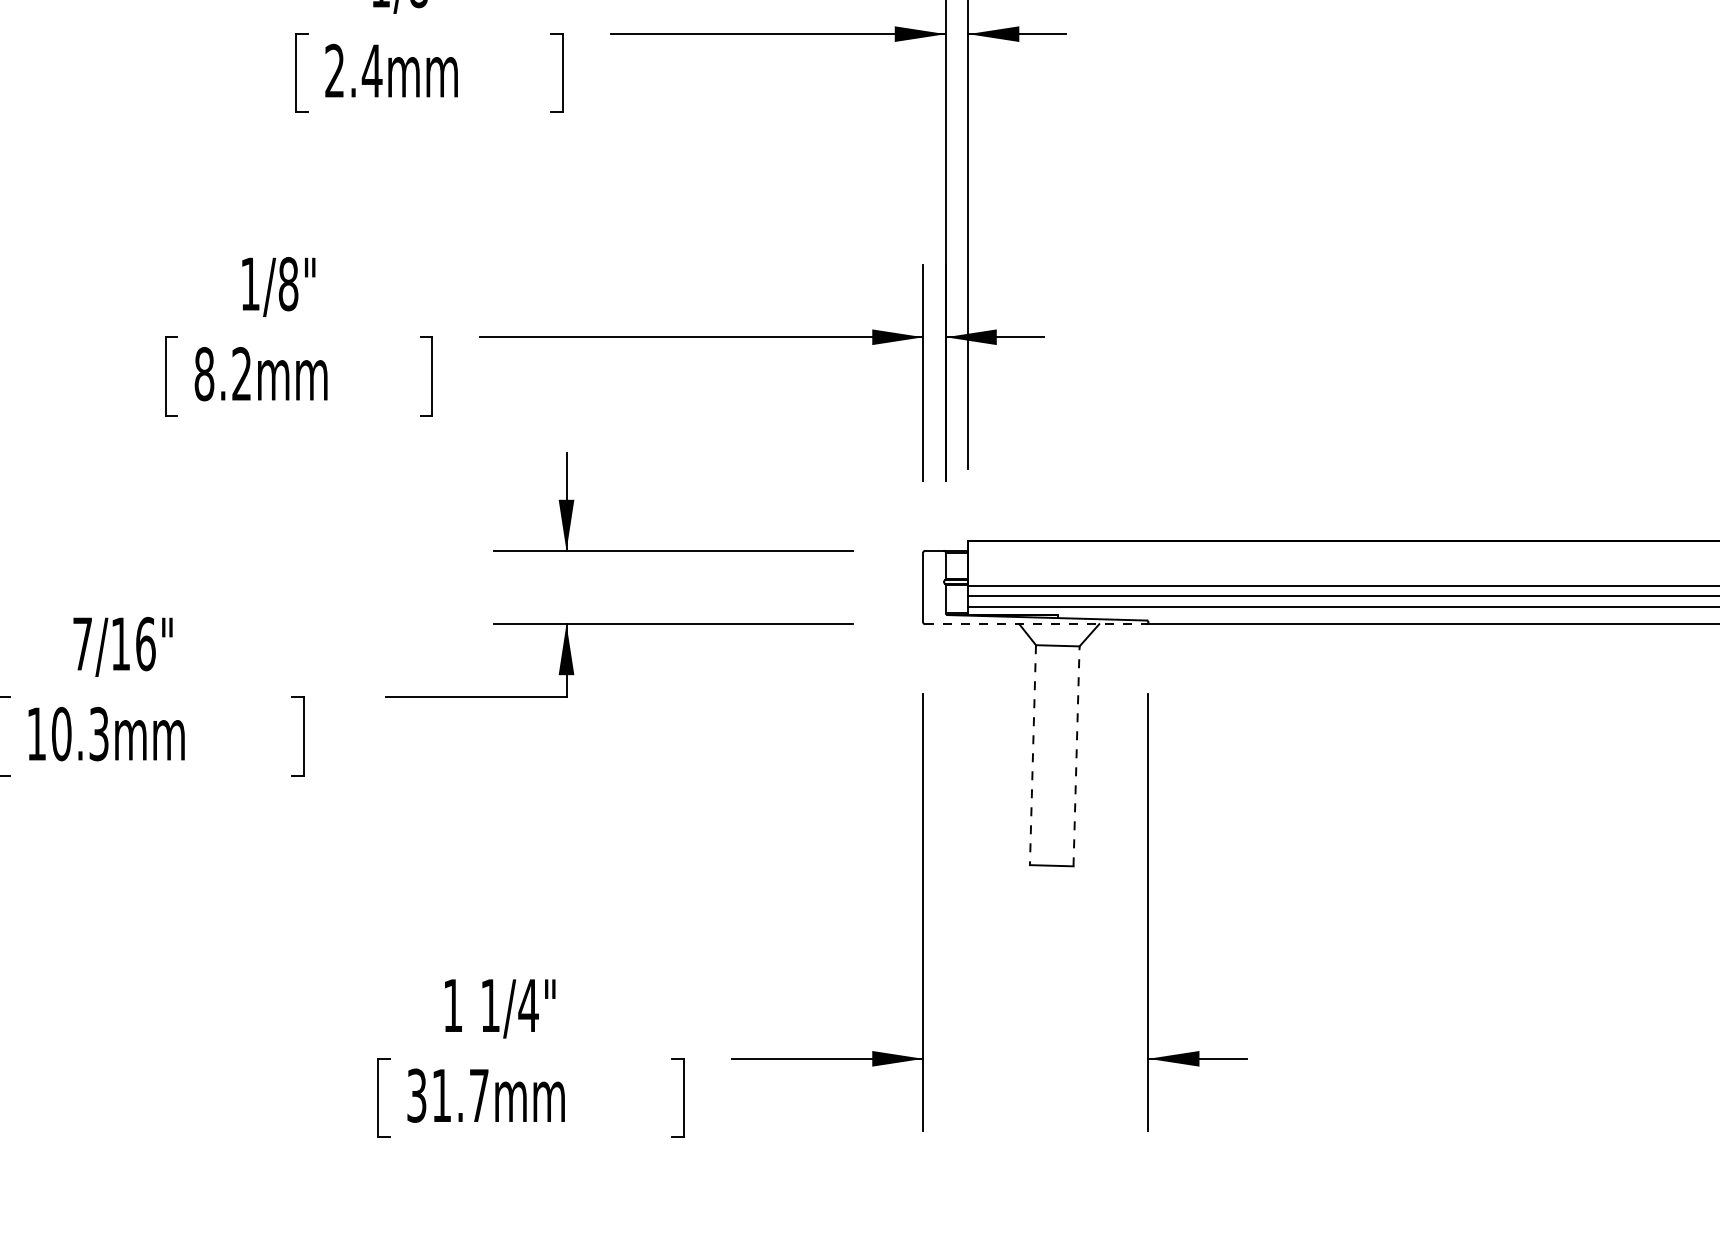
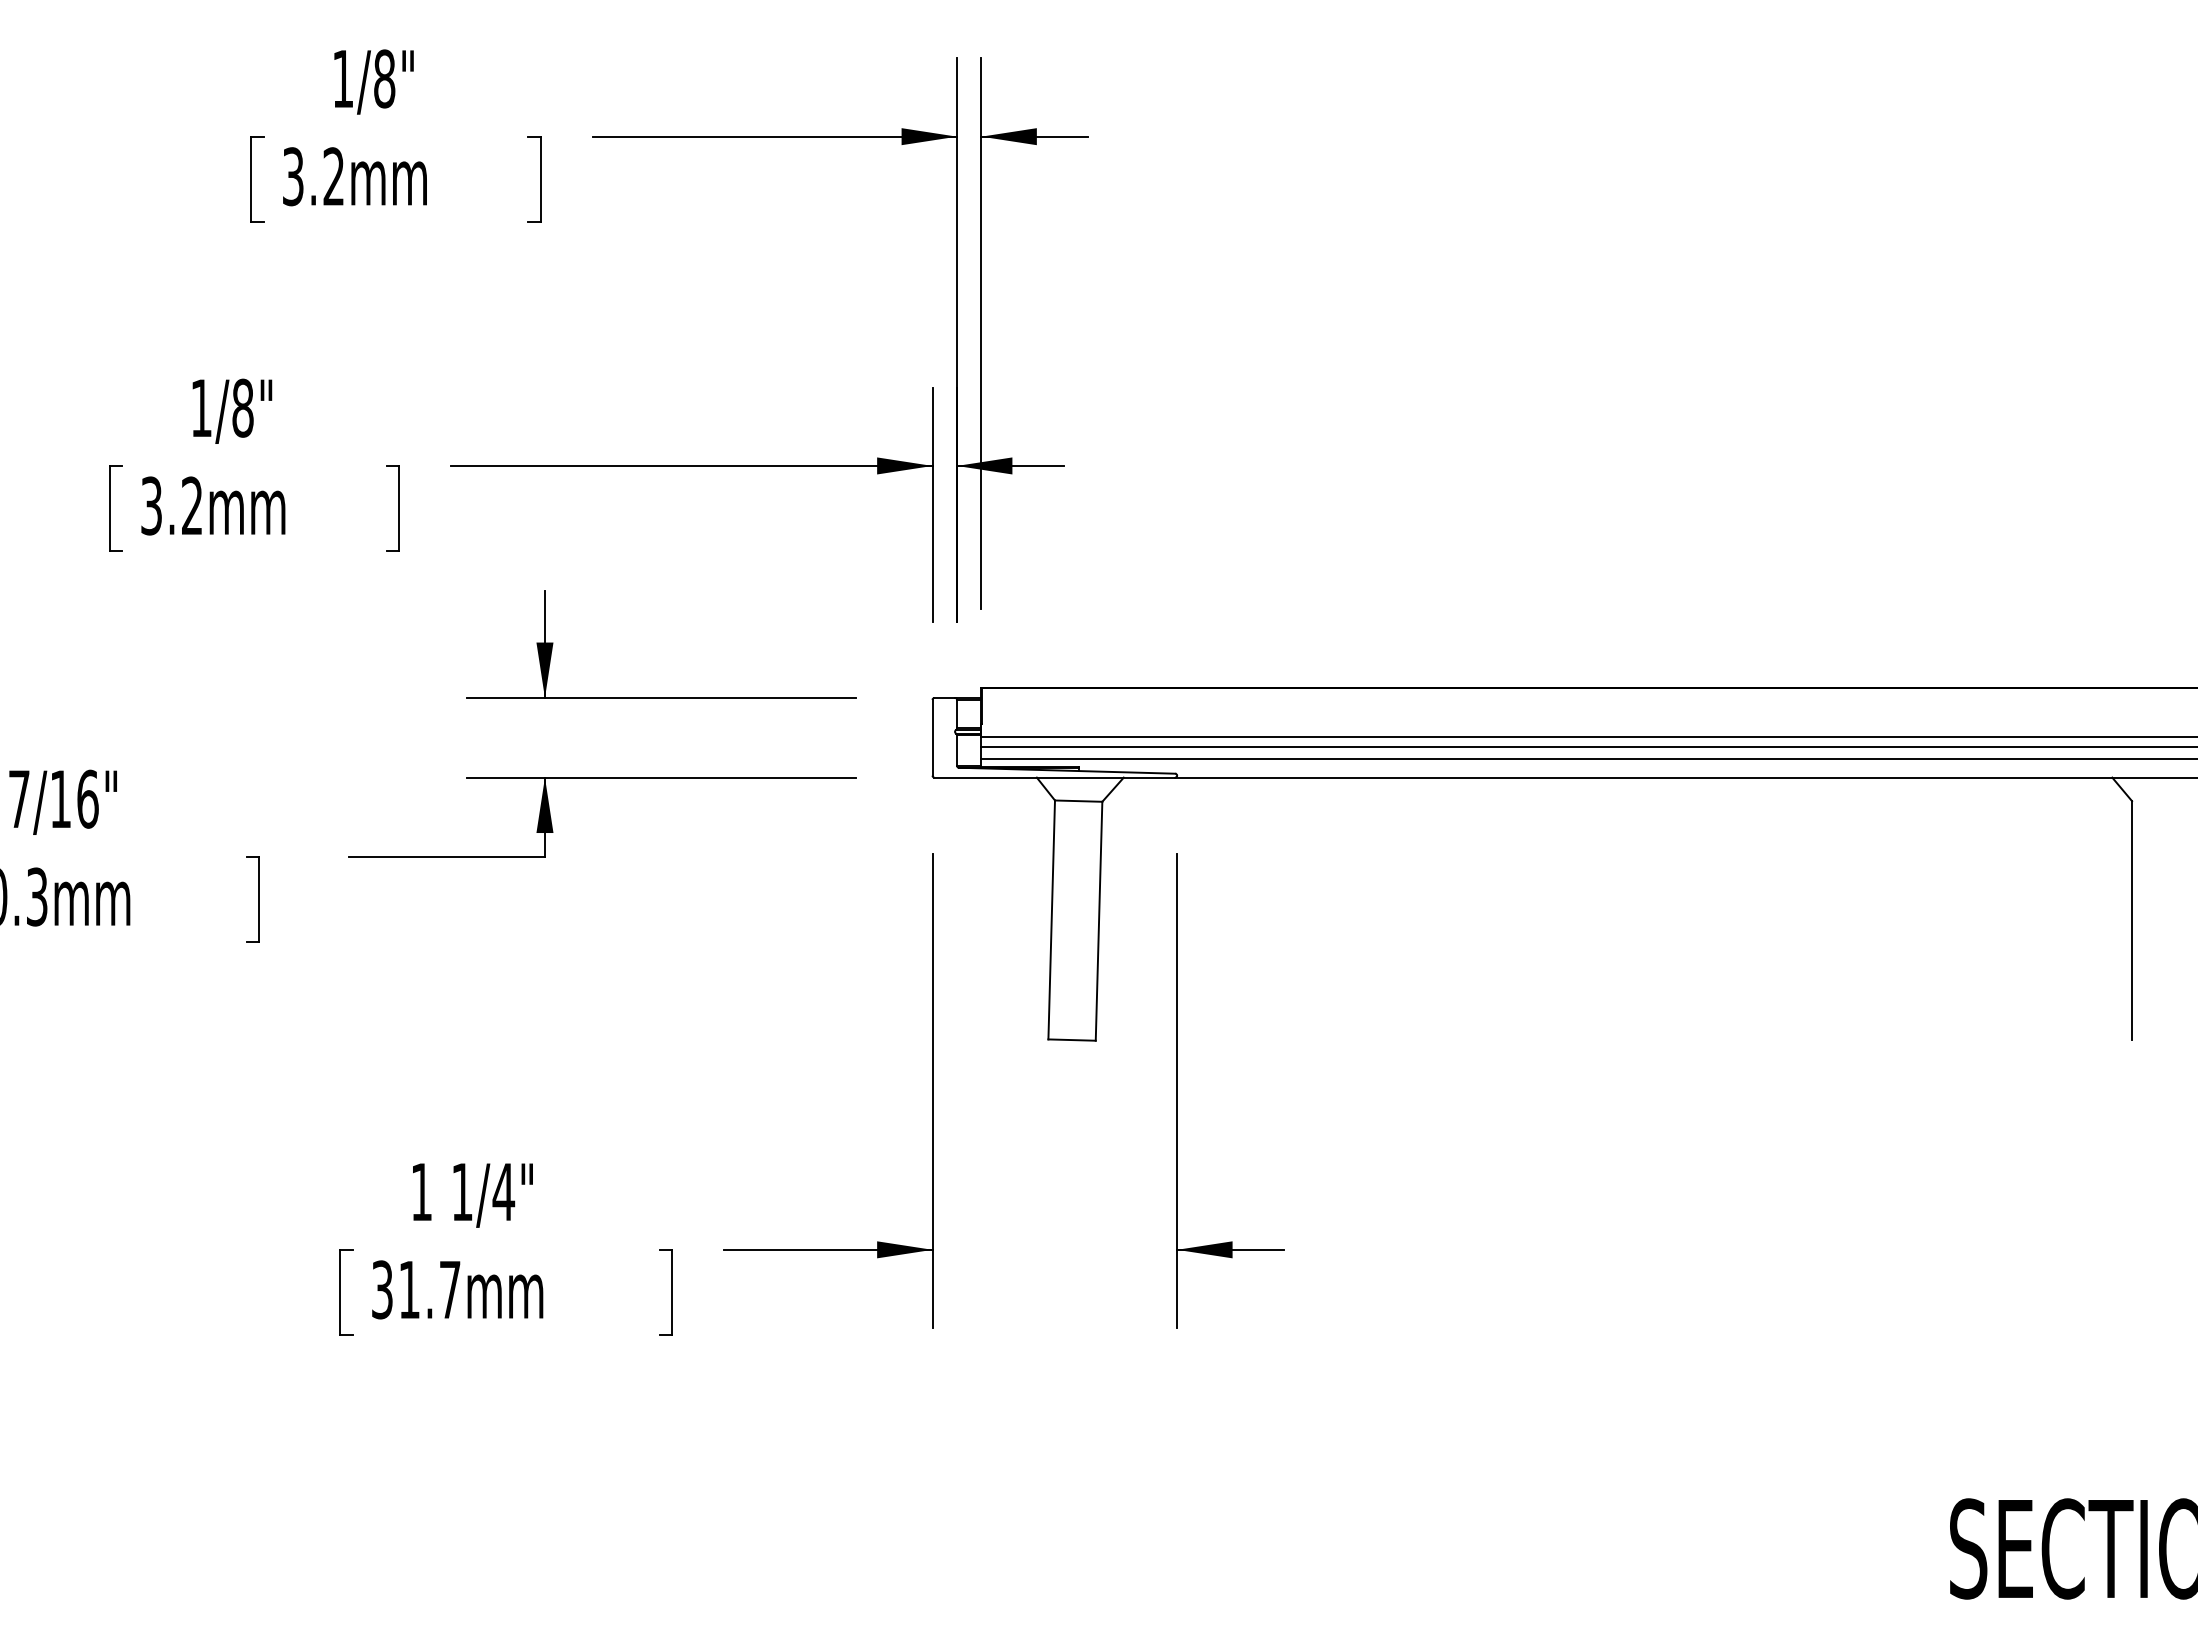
text: (354, 70) -> (314, 176), 2.4mm -> 3.2mm
text: (204, 373) -> (151, 505), 8.2mm -> 3.2mm
line: (1036, 624) -> (1055, 777), dashed -> solid
line: (1032, 754) -> (1051, 919), dashed -> solid
line: (1076, 756) -> (1099, 921), dashed -> solid

